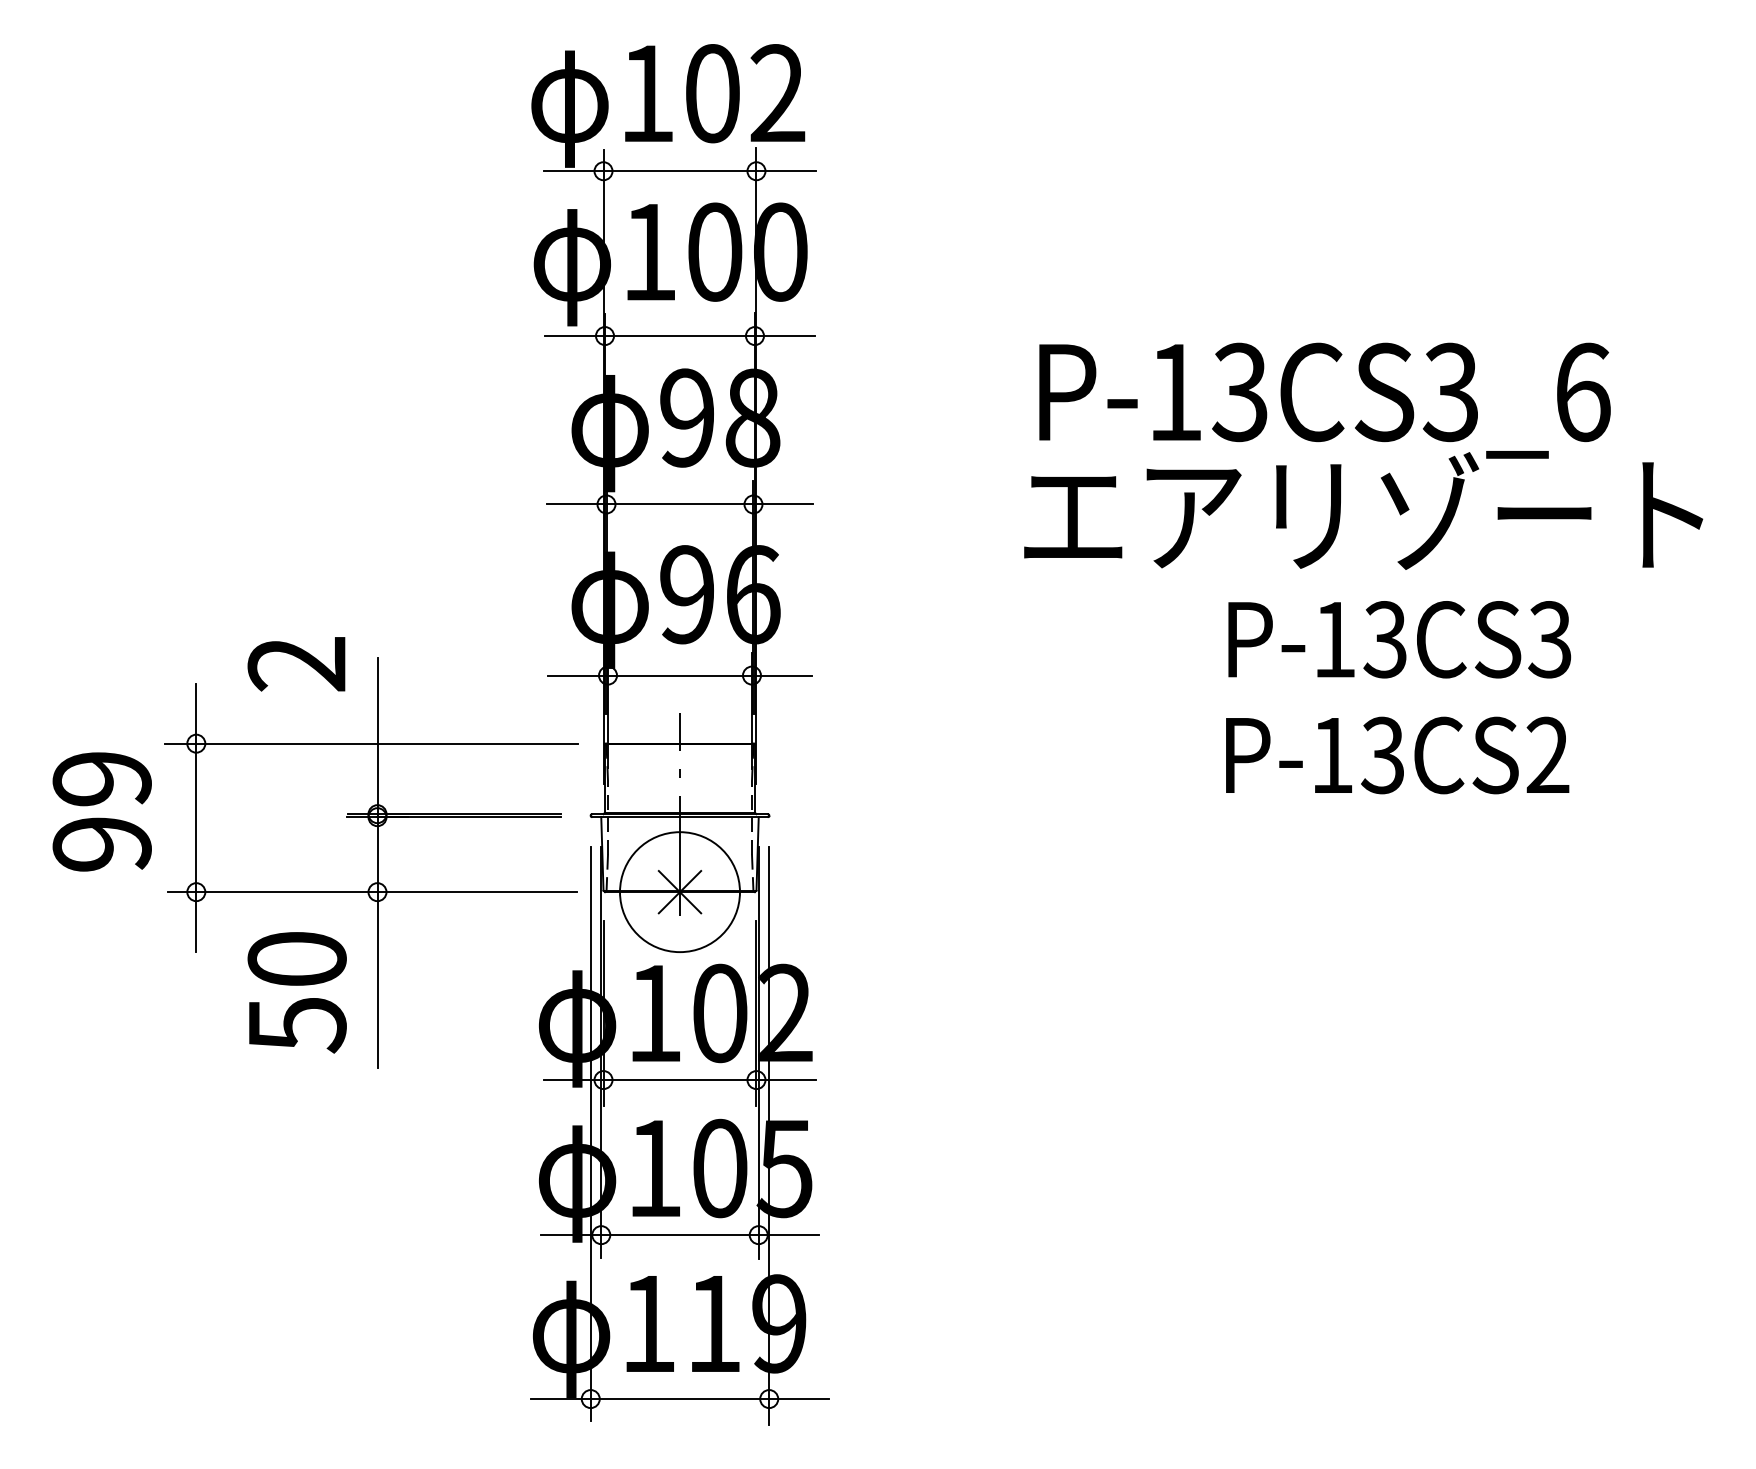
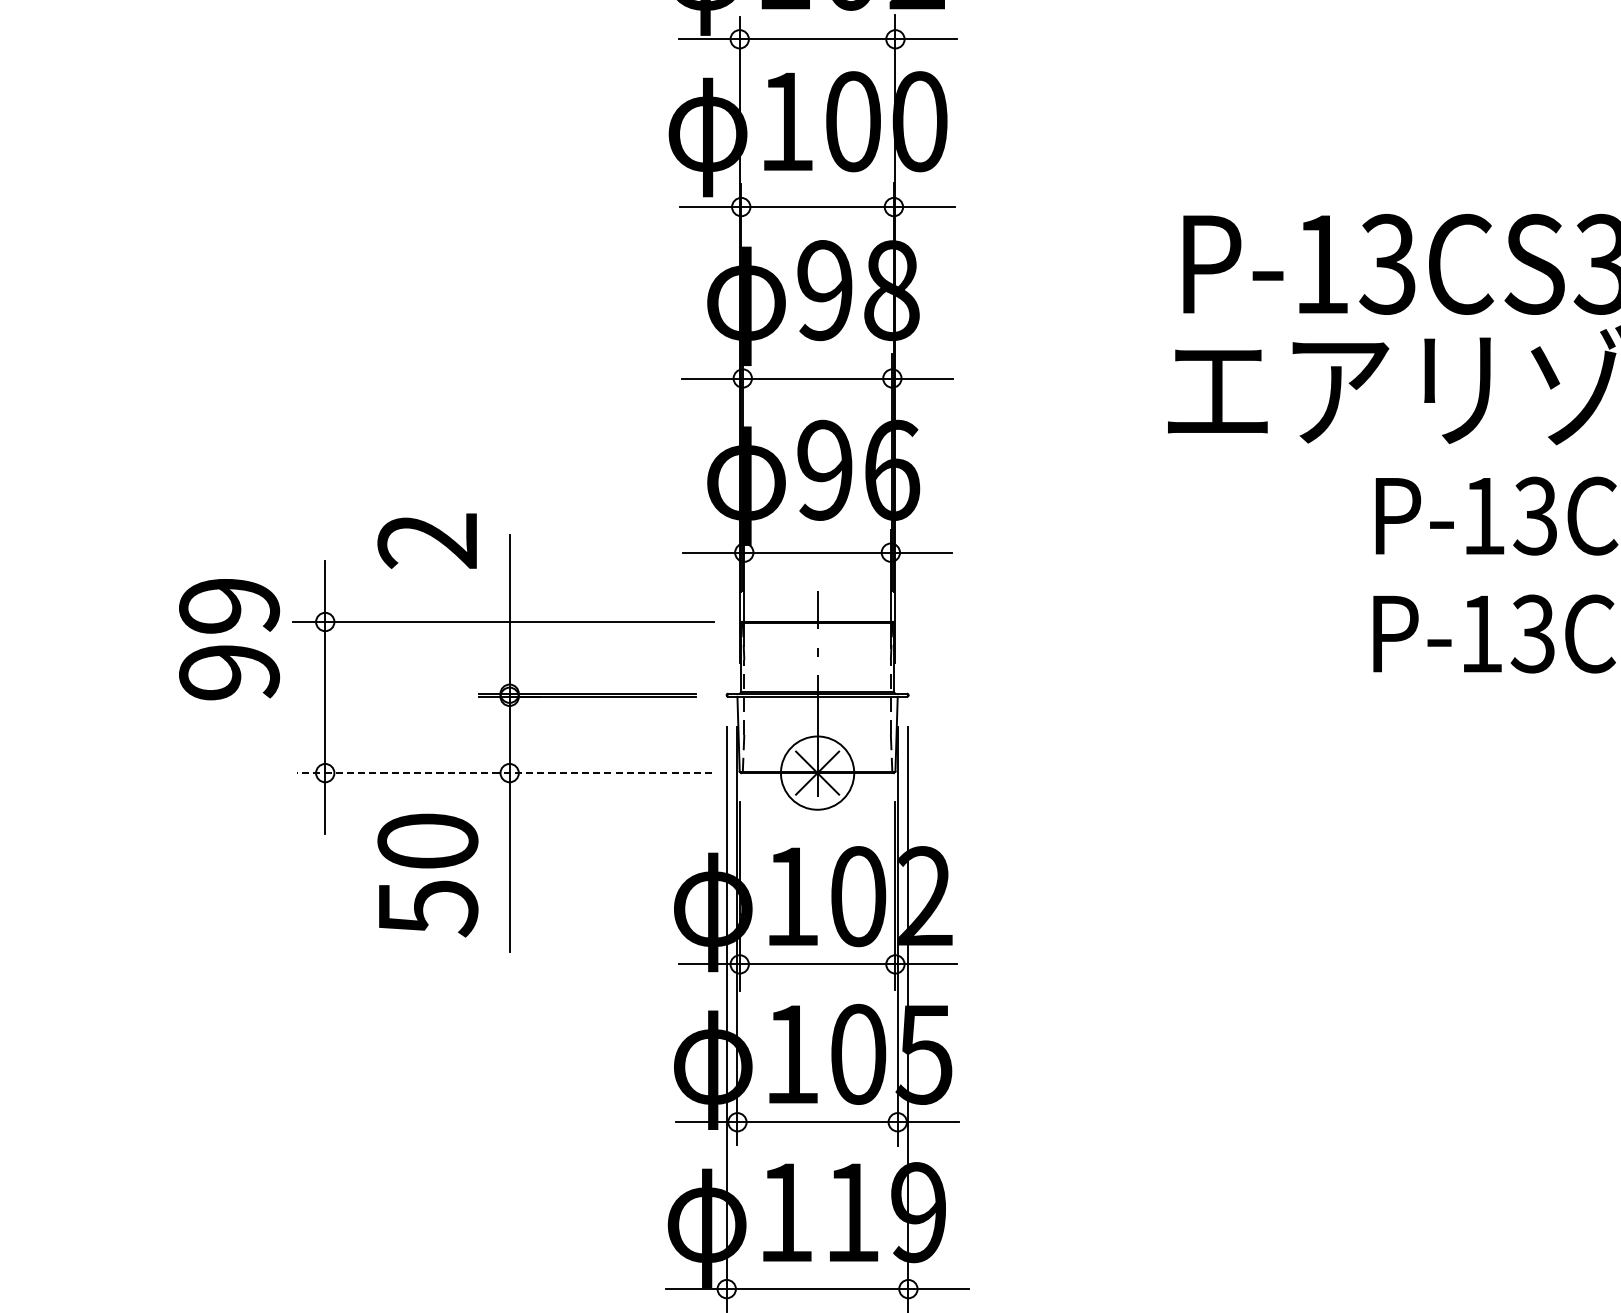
text: (101, 811) -> (228, 639), moved
line: (371, 892) -> (503, 773), solid -> dashed
circle: (679, 892) -> (817, 773), size x0.6

